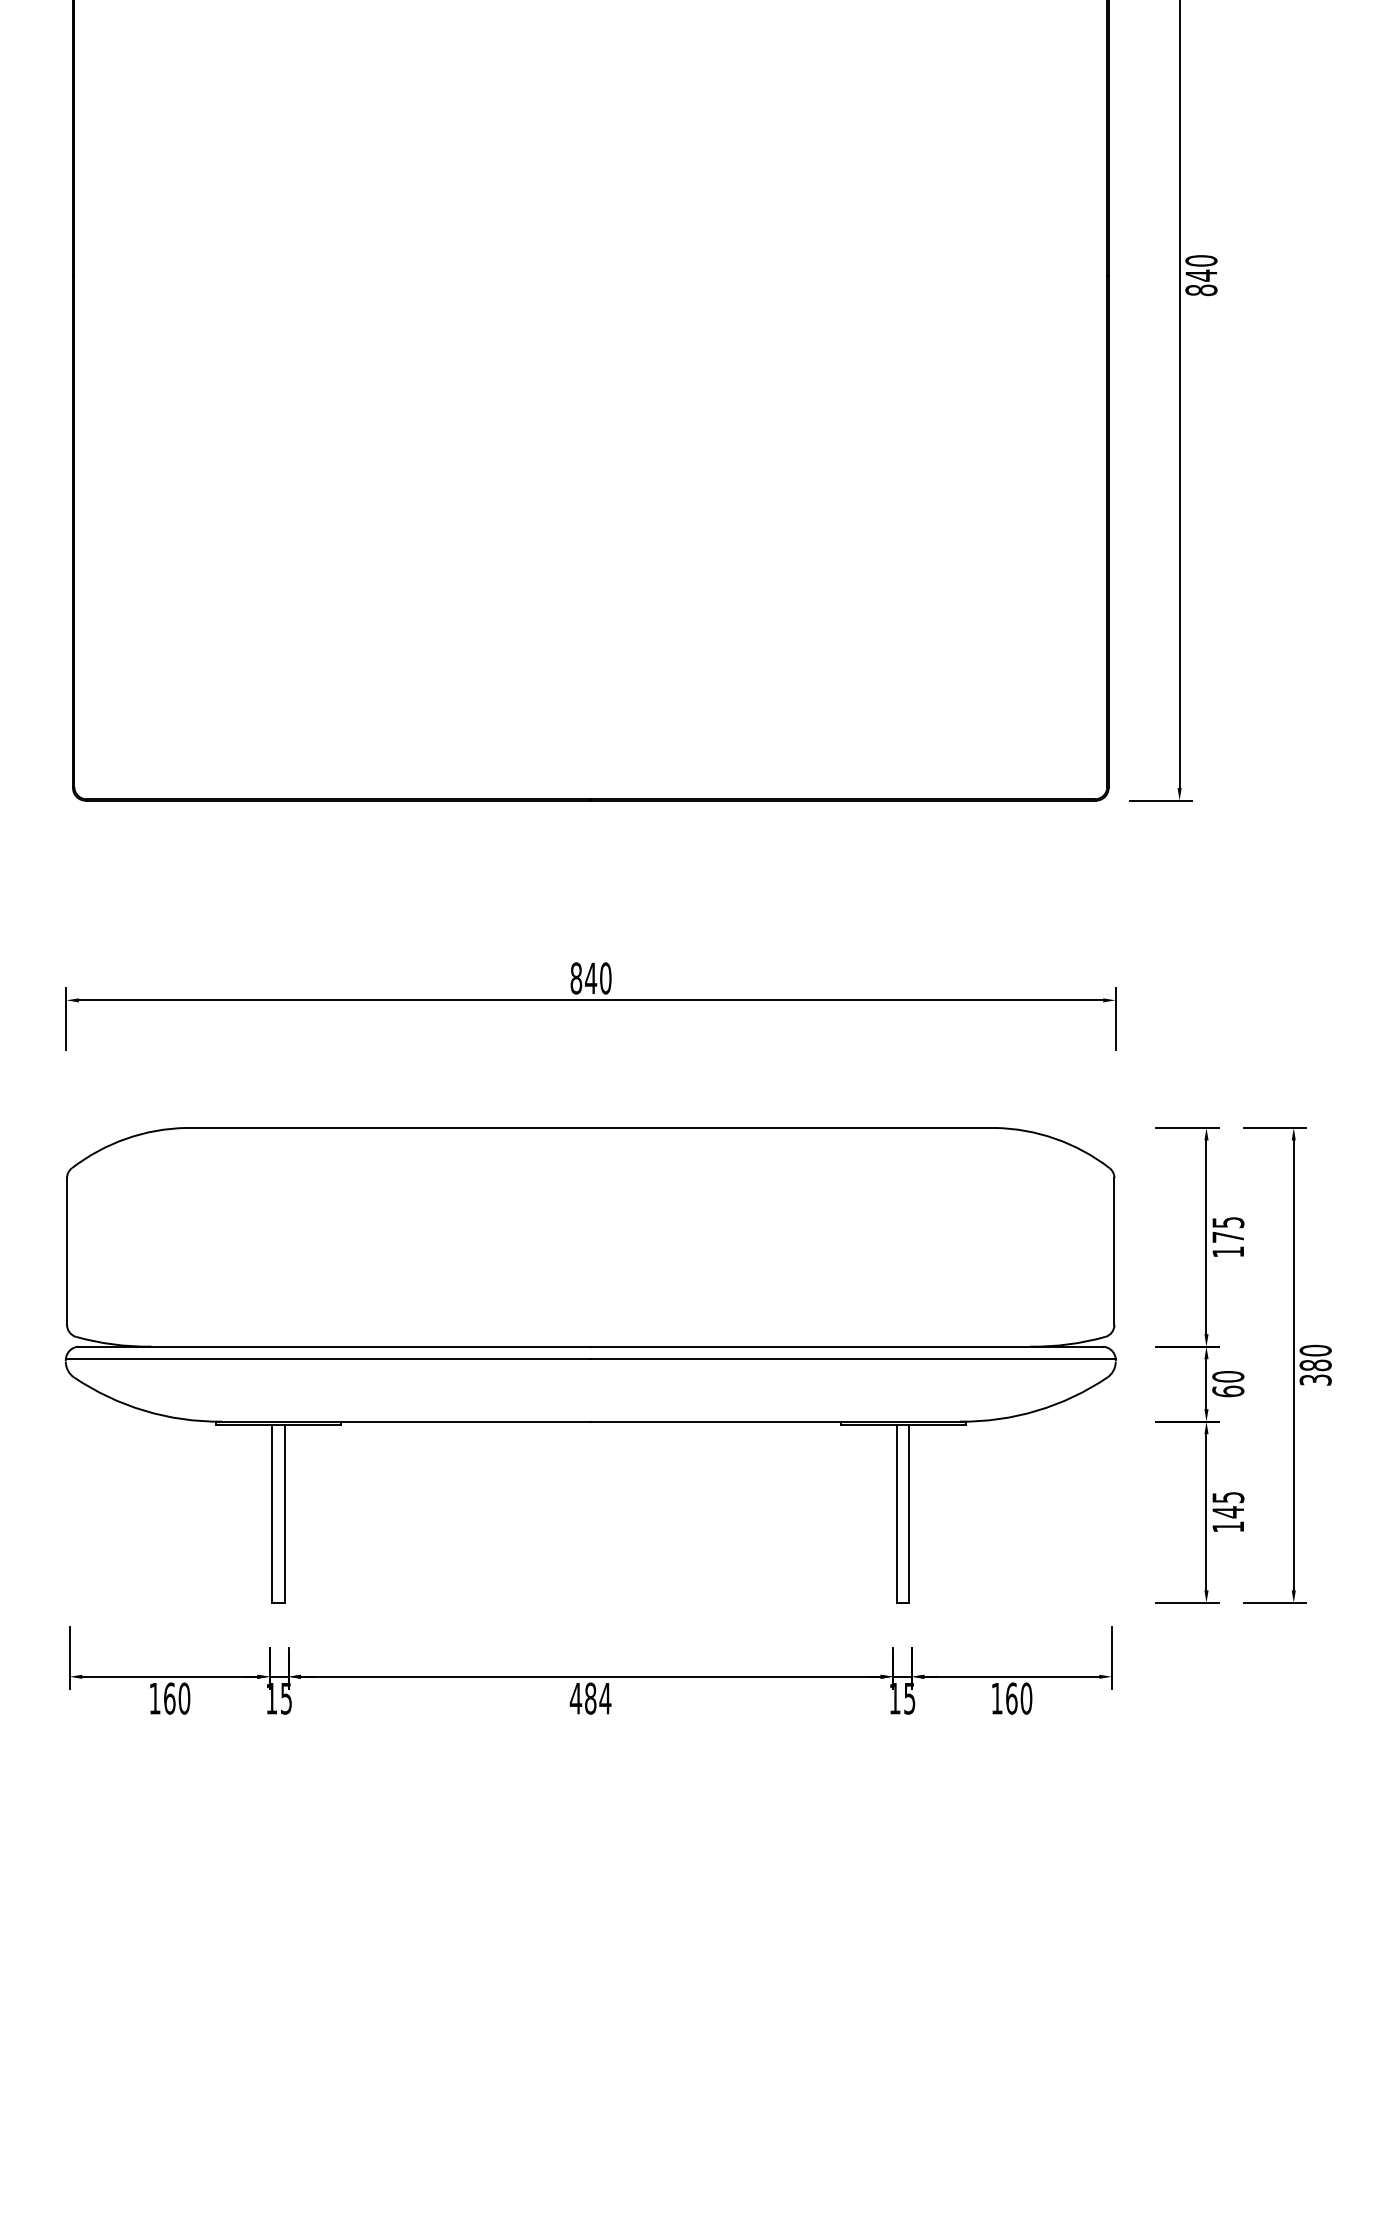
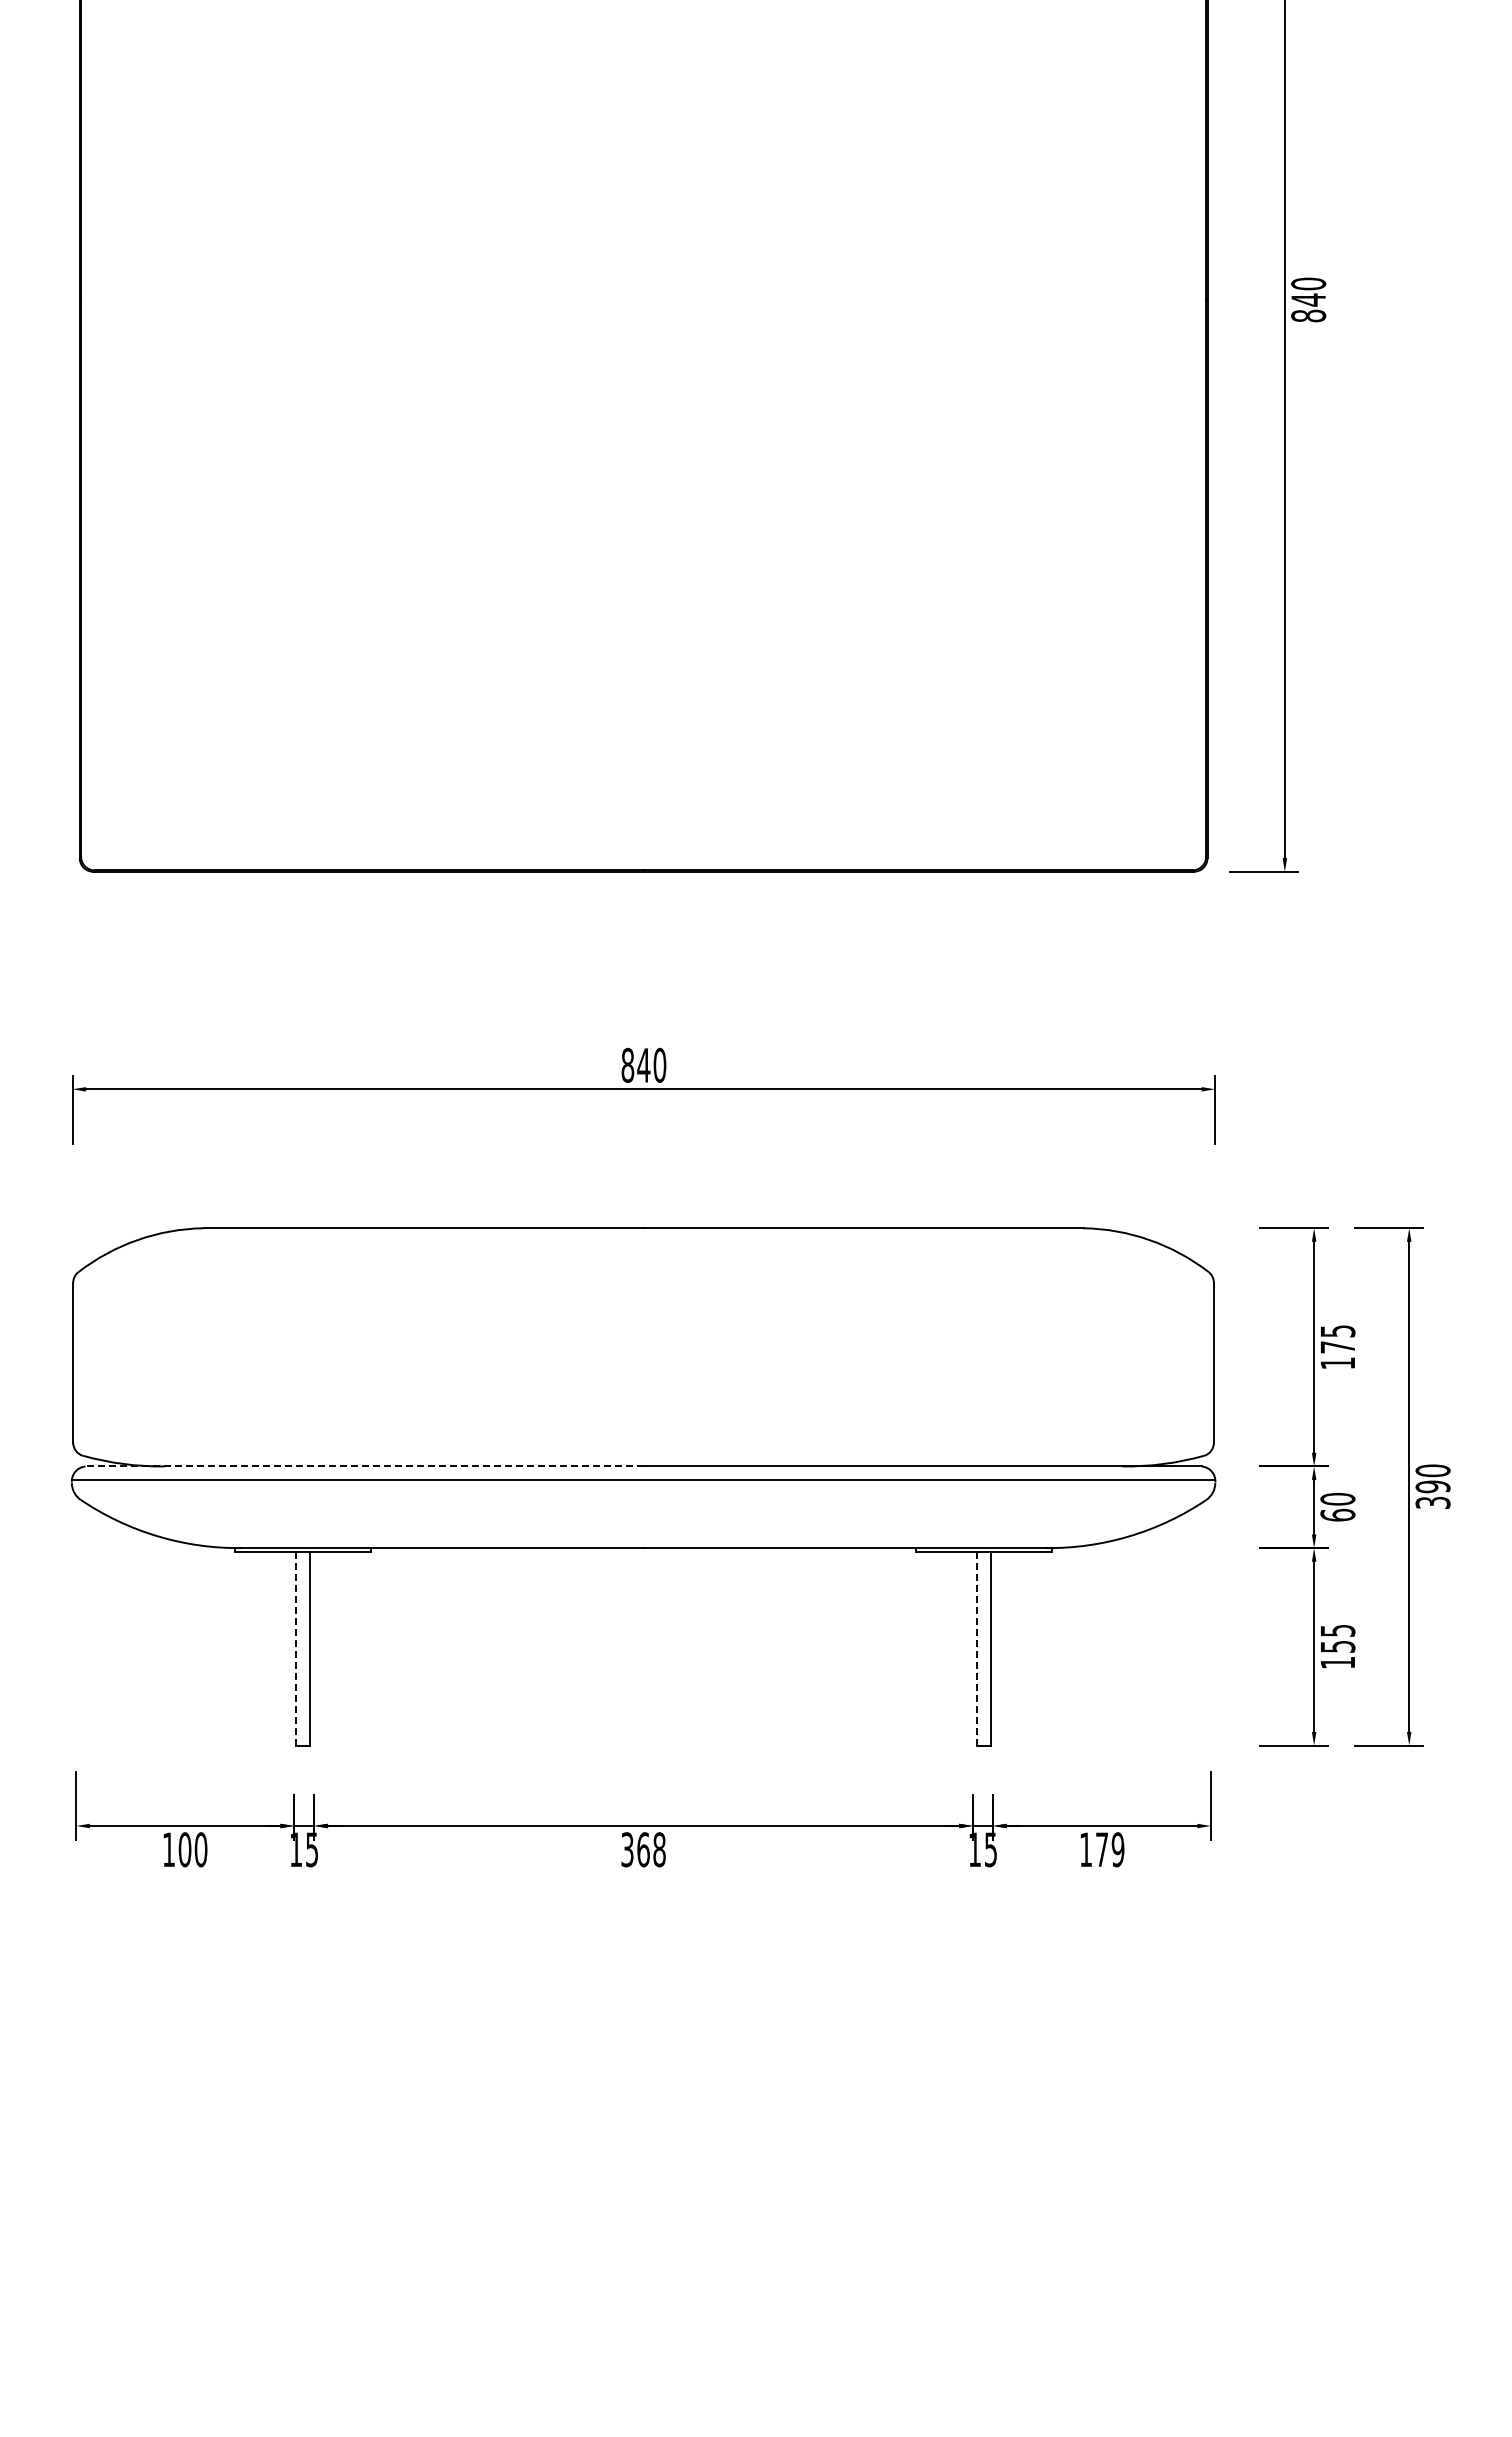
line: (334, 1346) -> (364, 1466), solid -> dashed
text: (1315, 1365) -> (1432, 1486), 380 -> 390
text: (1228, 1511) -> (1338, 1646), 145 -> 155
line: (272, 1513) -> (296, 1648), solid -> dashed
line: (897, 1513) -> (977, 1648), solid -> dashed
text: (169, 1698) -> (184, 1849), 160 -> 100
text: (590, 1698) -> (643, 1849), 484 -> 368
text: (1019, 1698) -> (1110, 1849), 160 -> 179

